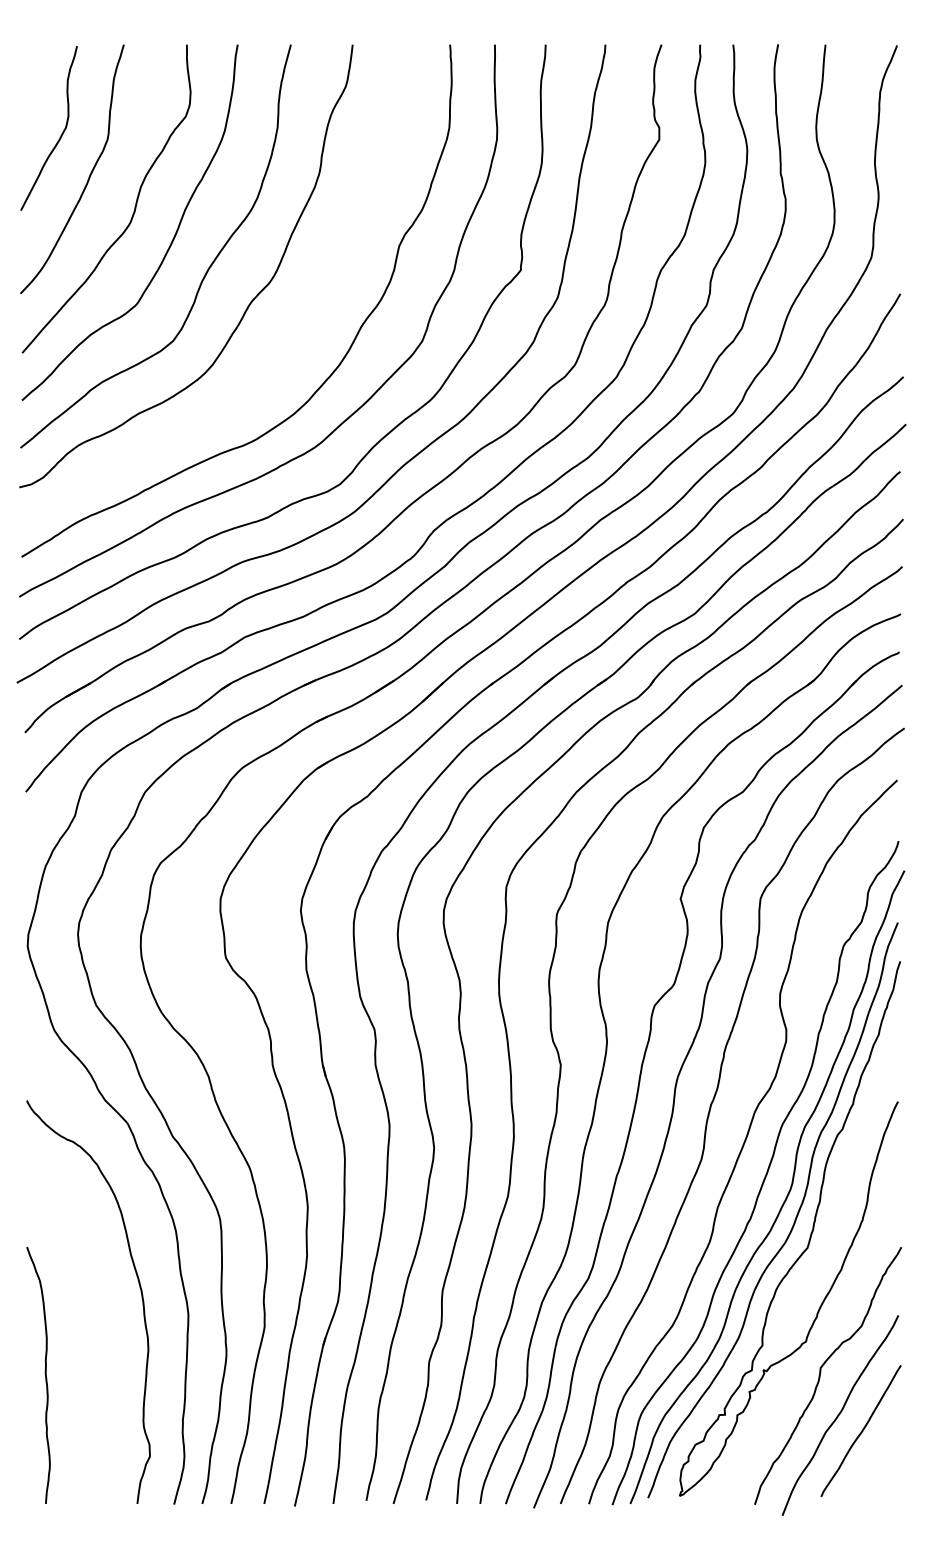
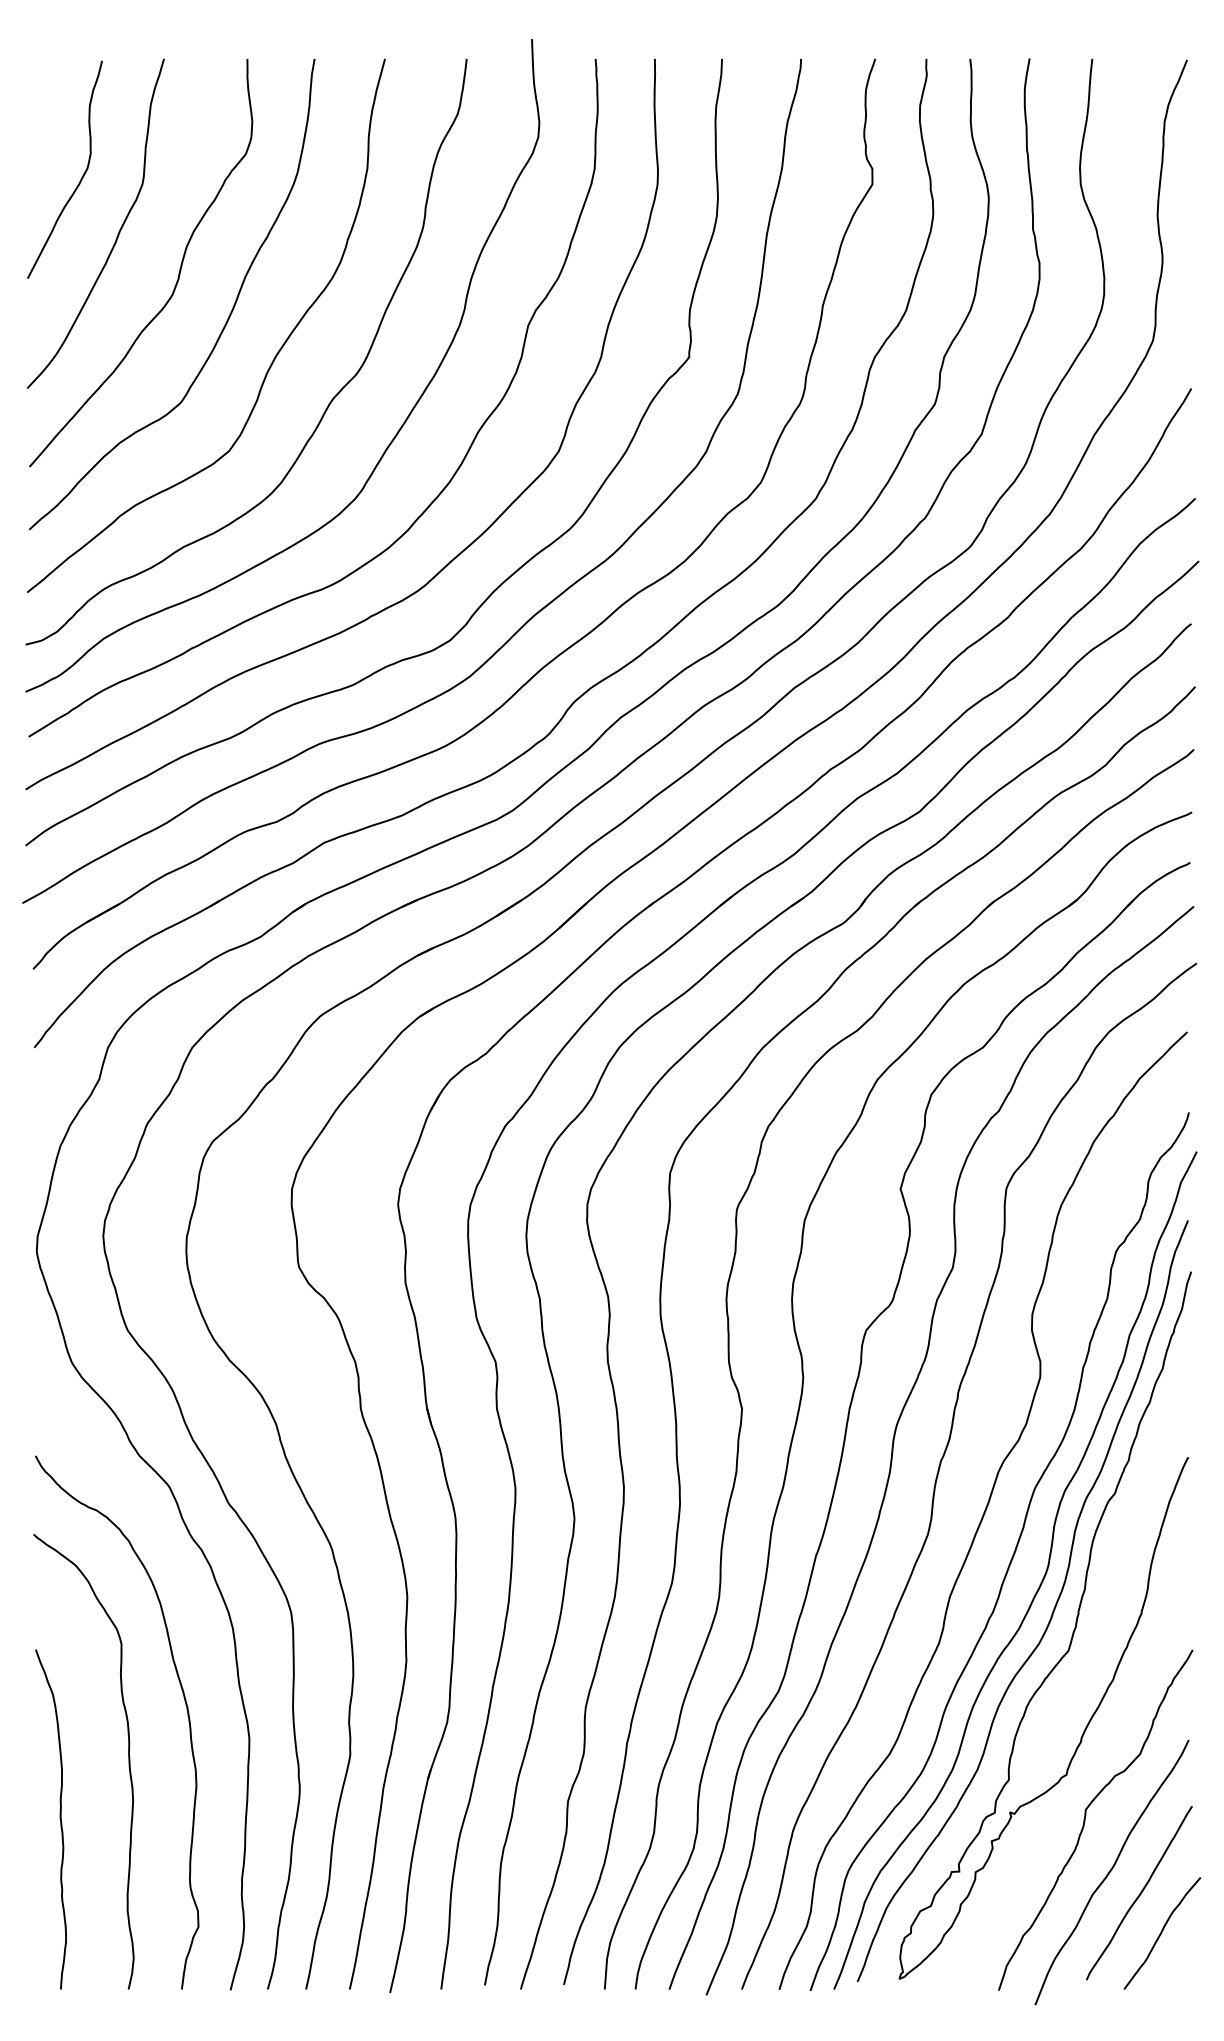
curve: (296, 331) -> (392, 438), added
curve: (96, 1331) -> (127, 1761), added
curve: (878, 1461) -> (1162, 1933), added

